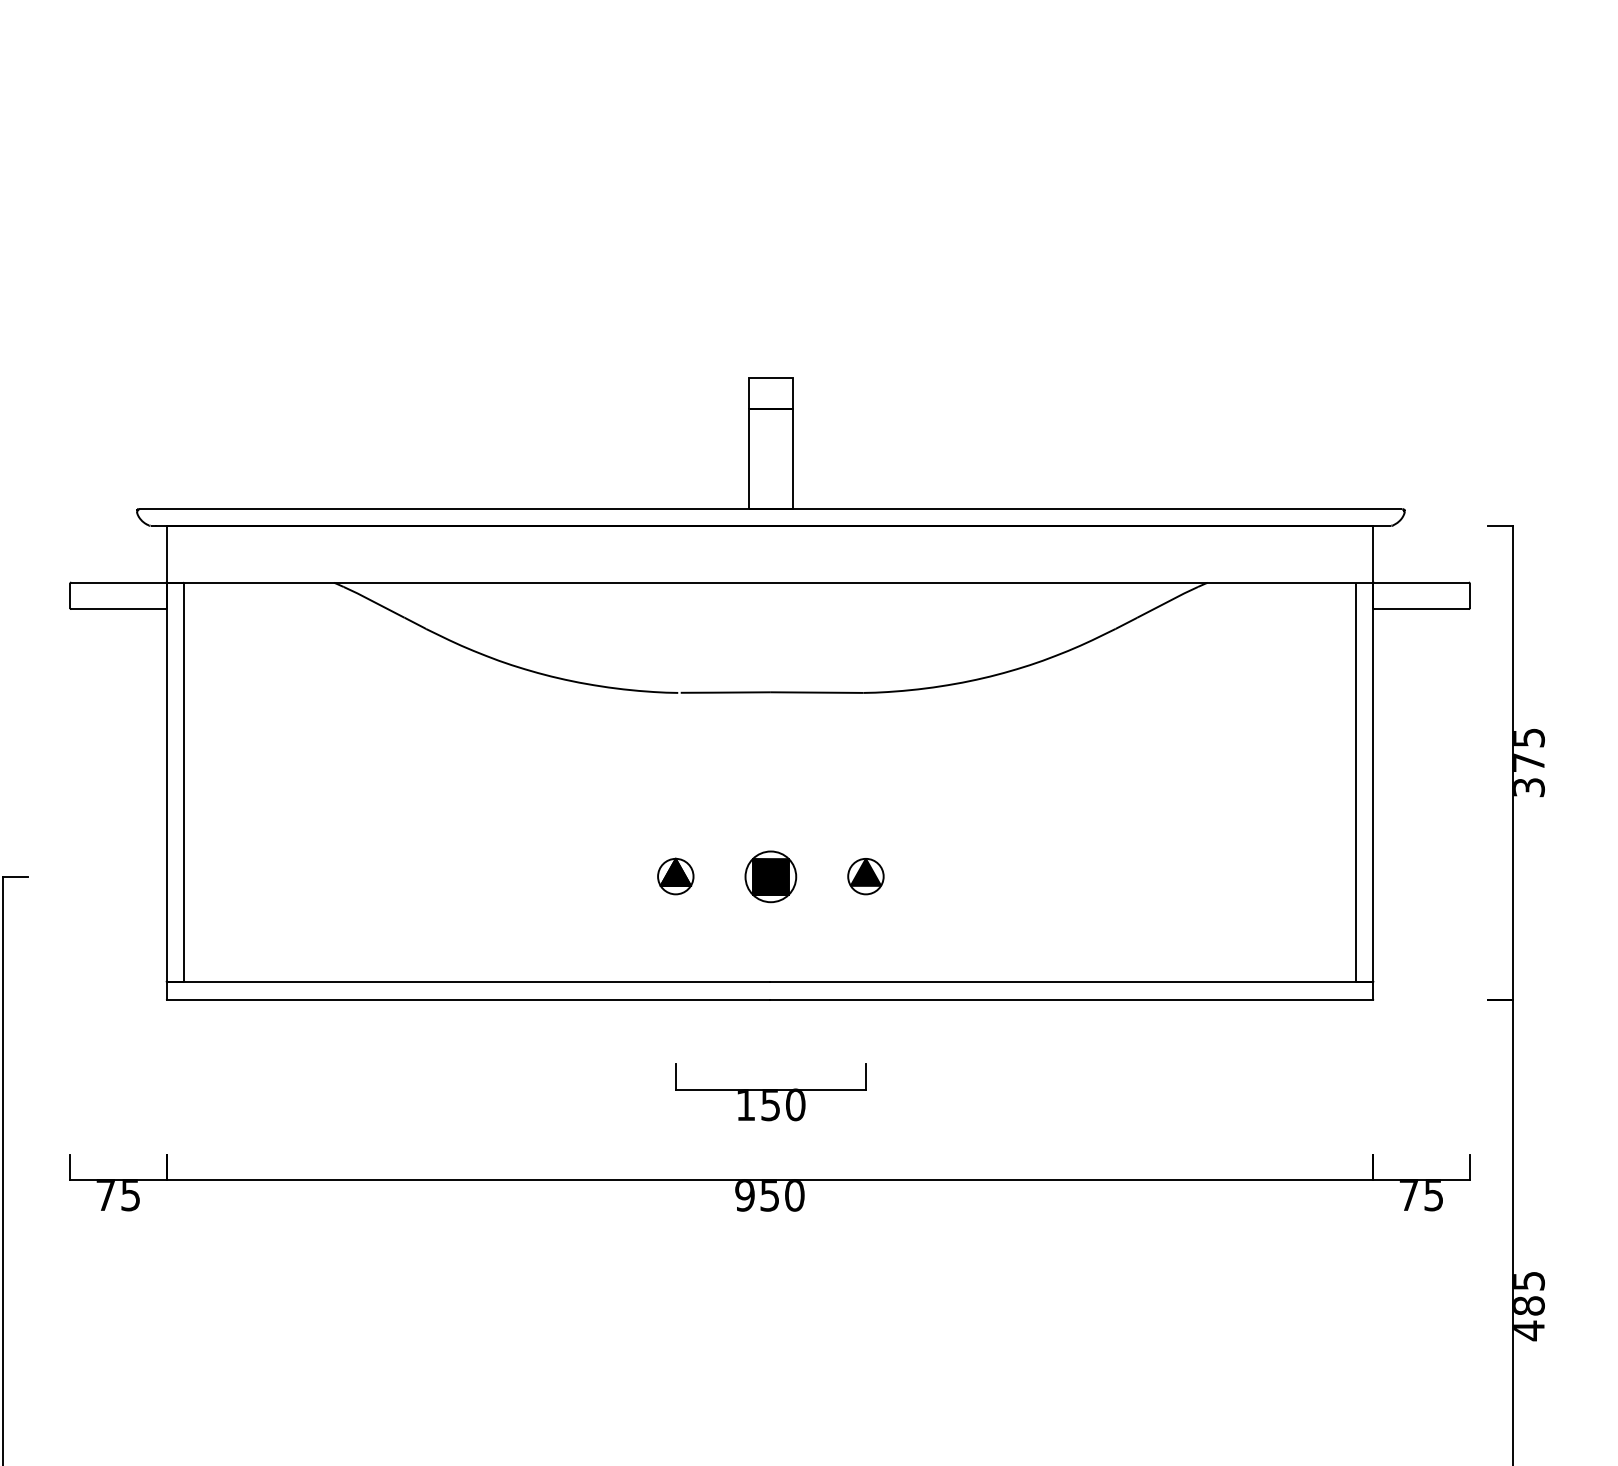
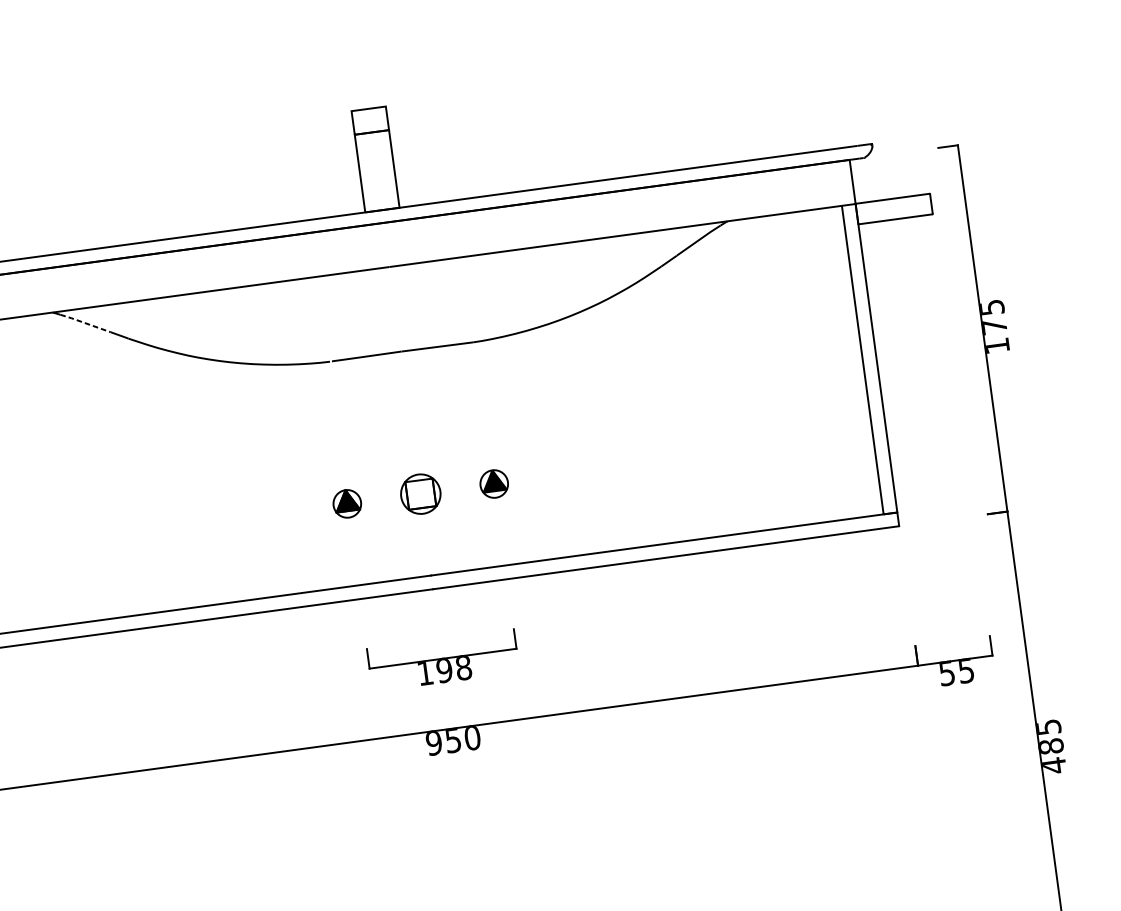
line: (373, 601) -> (85, 322), solid -> dashed
text: (1529, 787) -> (997, 345), 375 -> 175
fill: (770, 876) -> (420, 493), removed
text: (783, 1104) -> (454, 668), 150 -> 198
text: (1408, 1196) -> (946, 674), 75 -> 55

